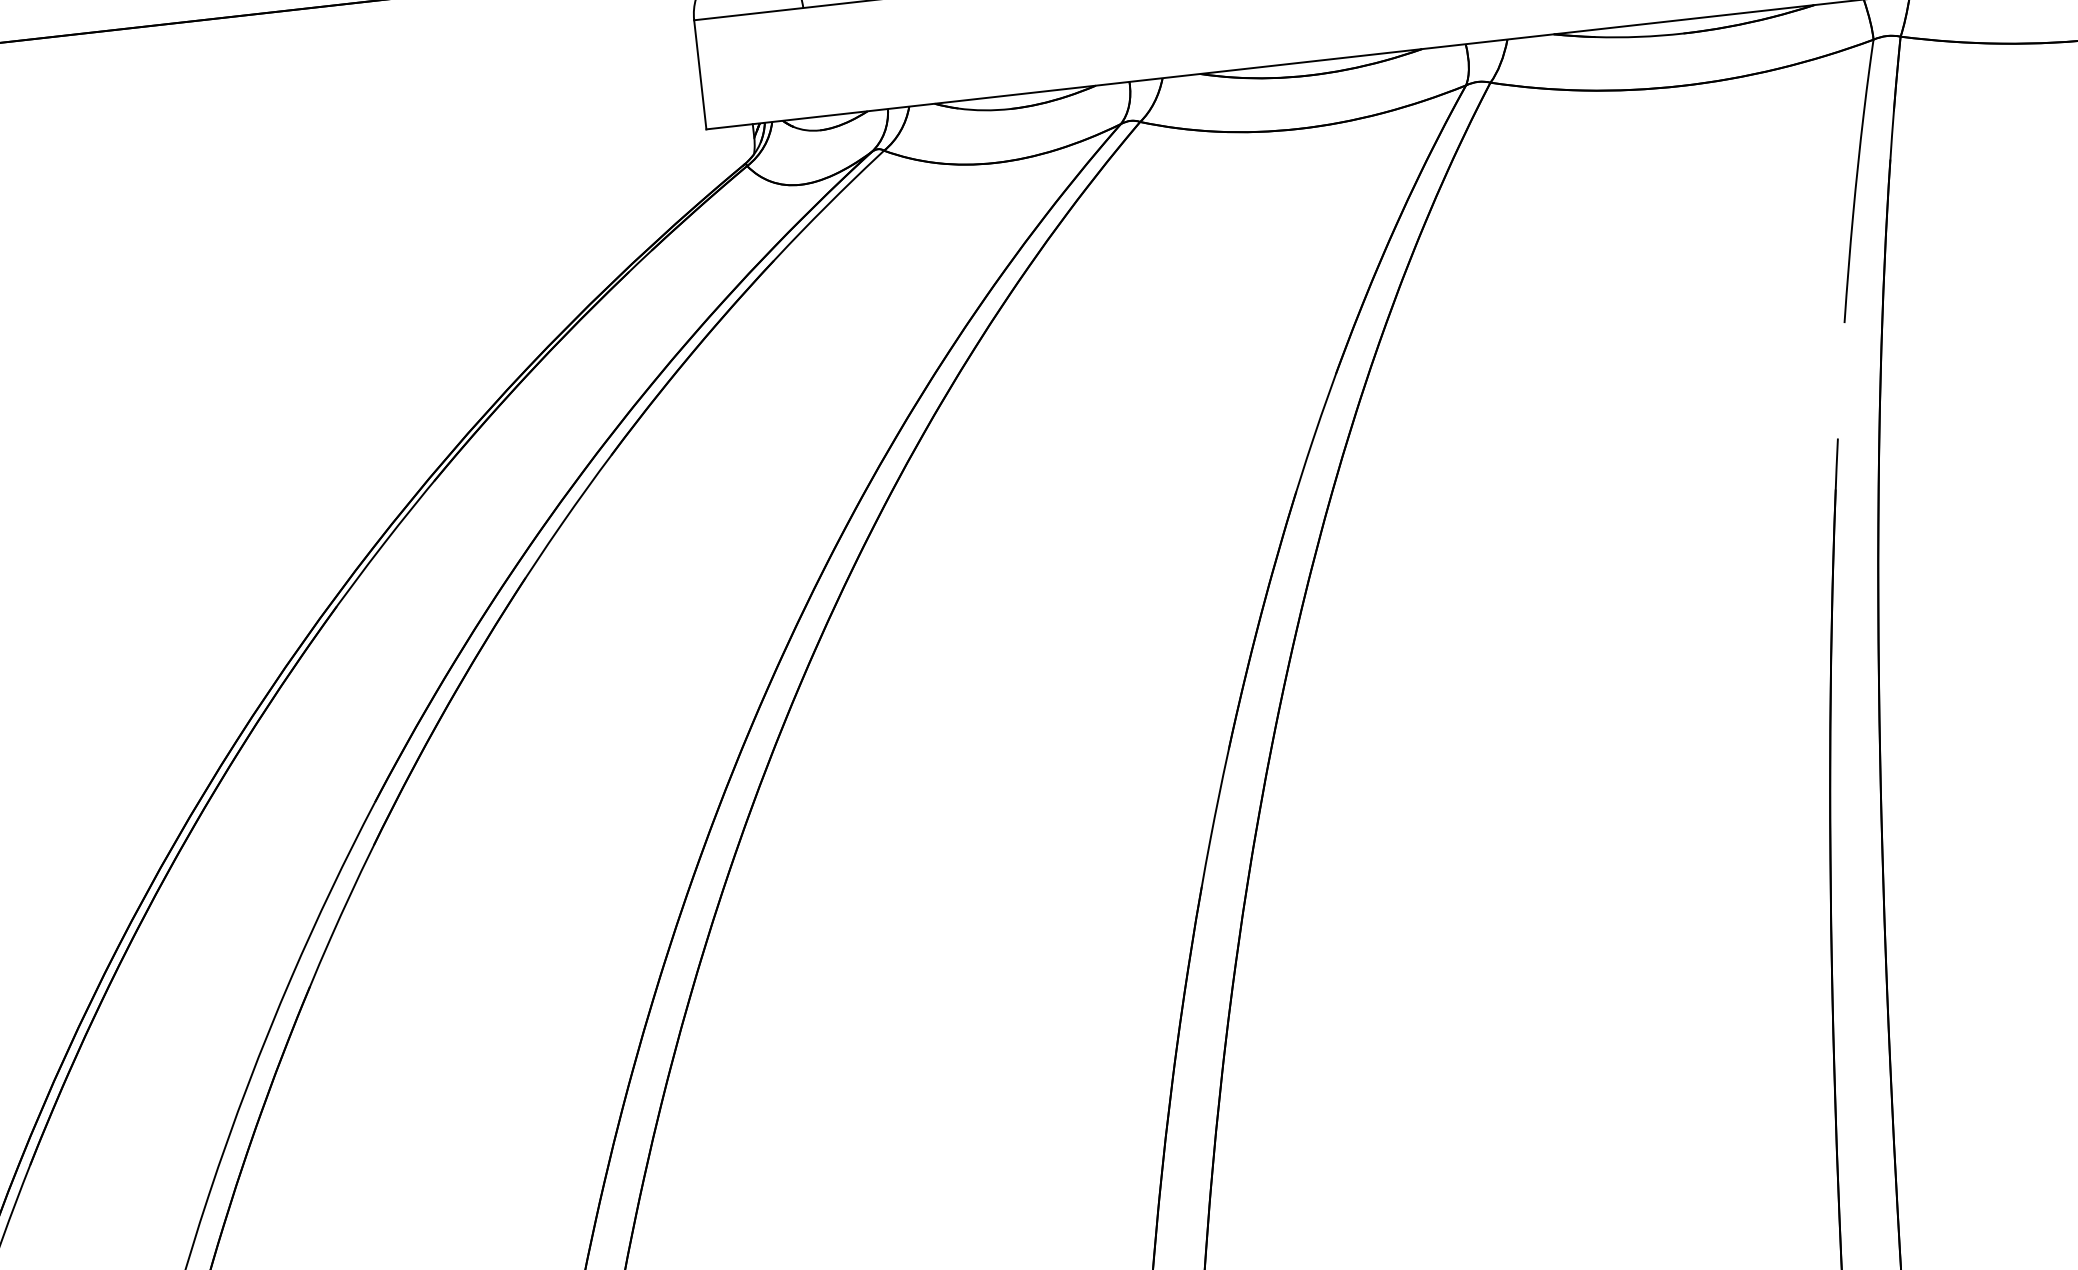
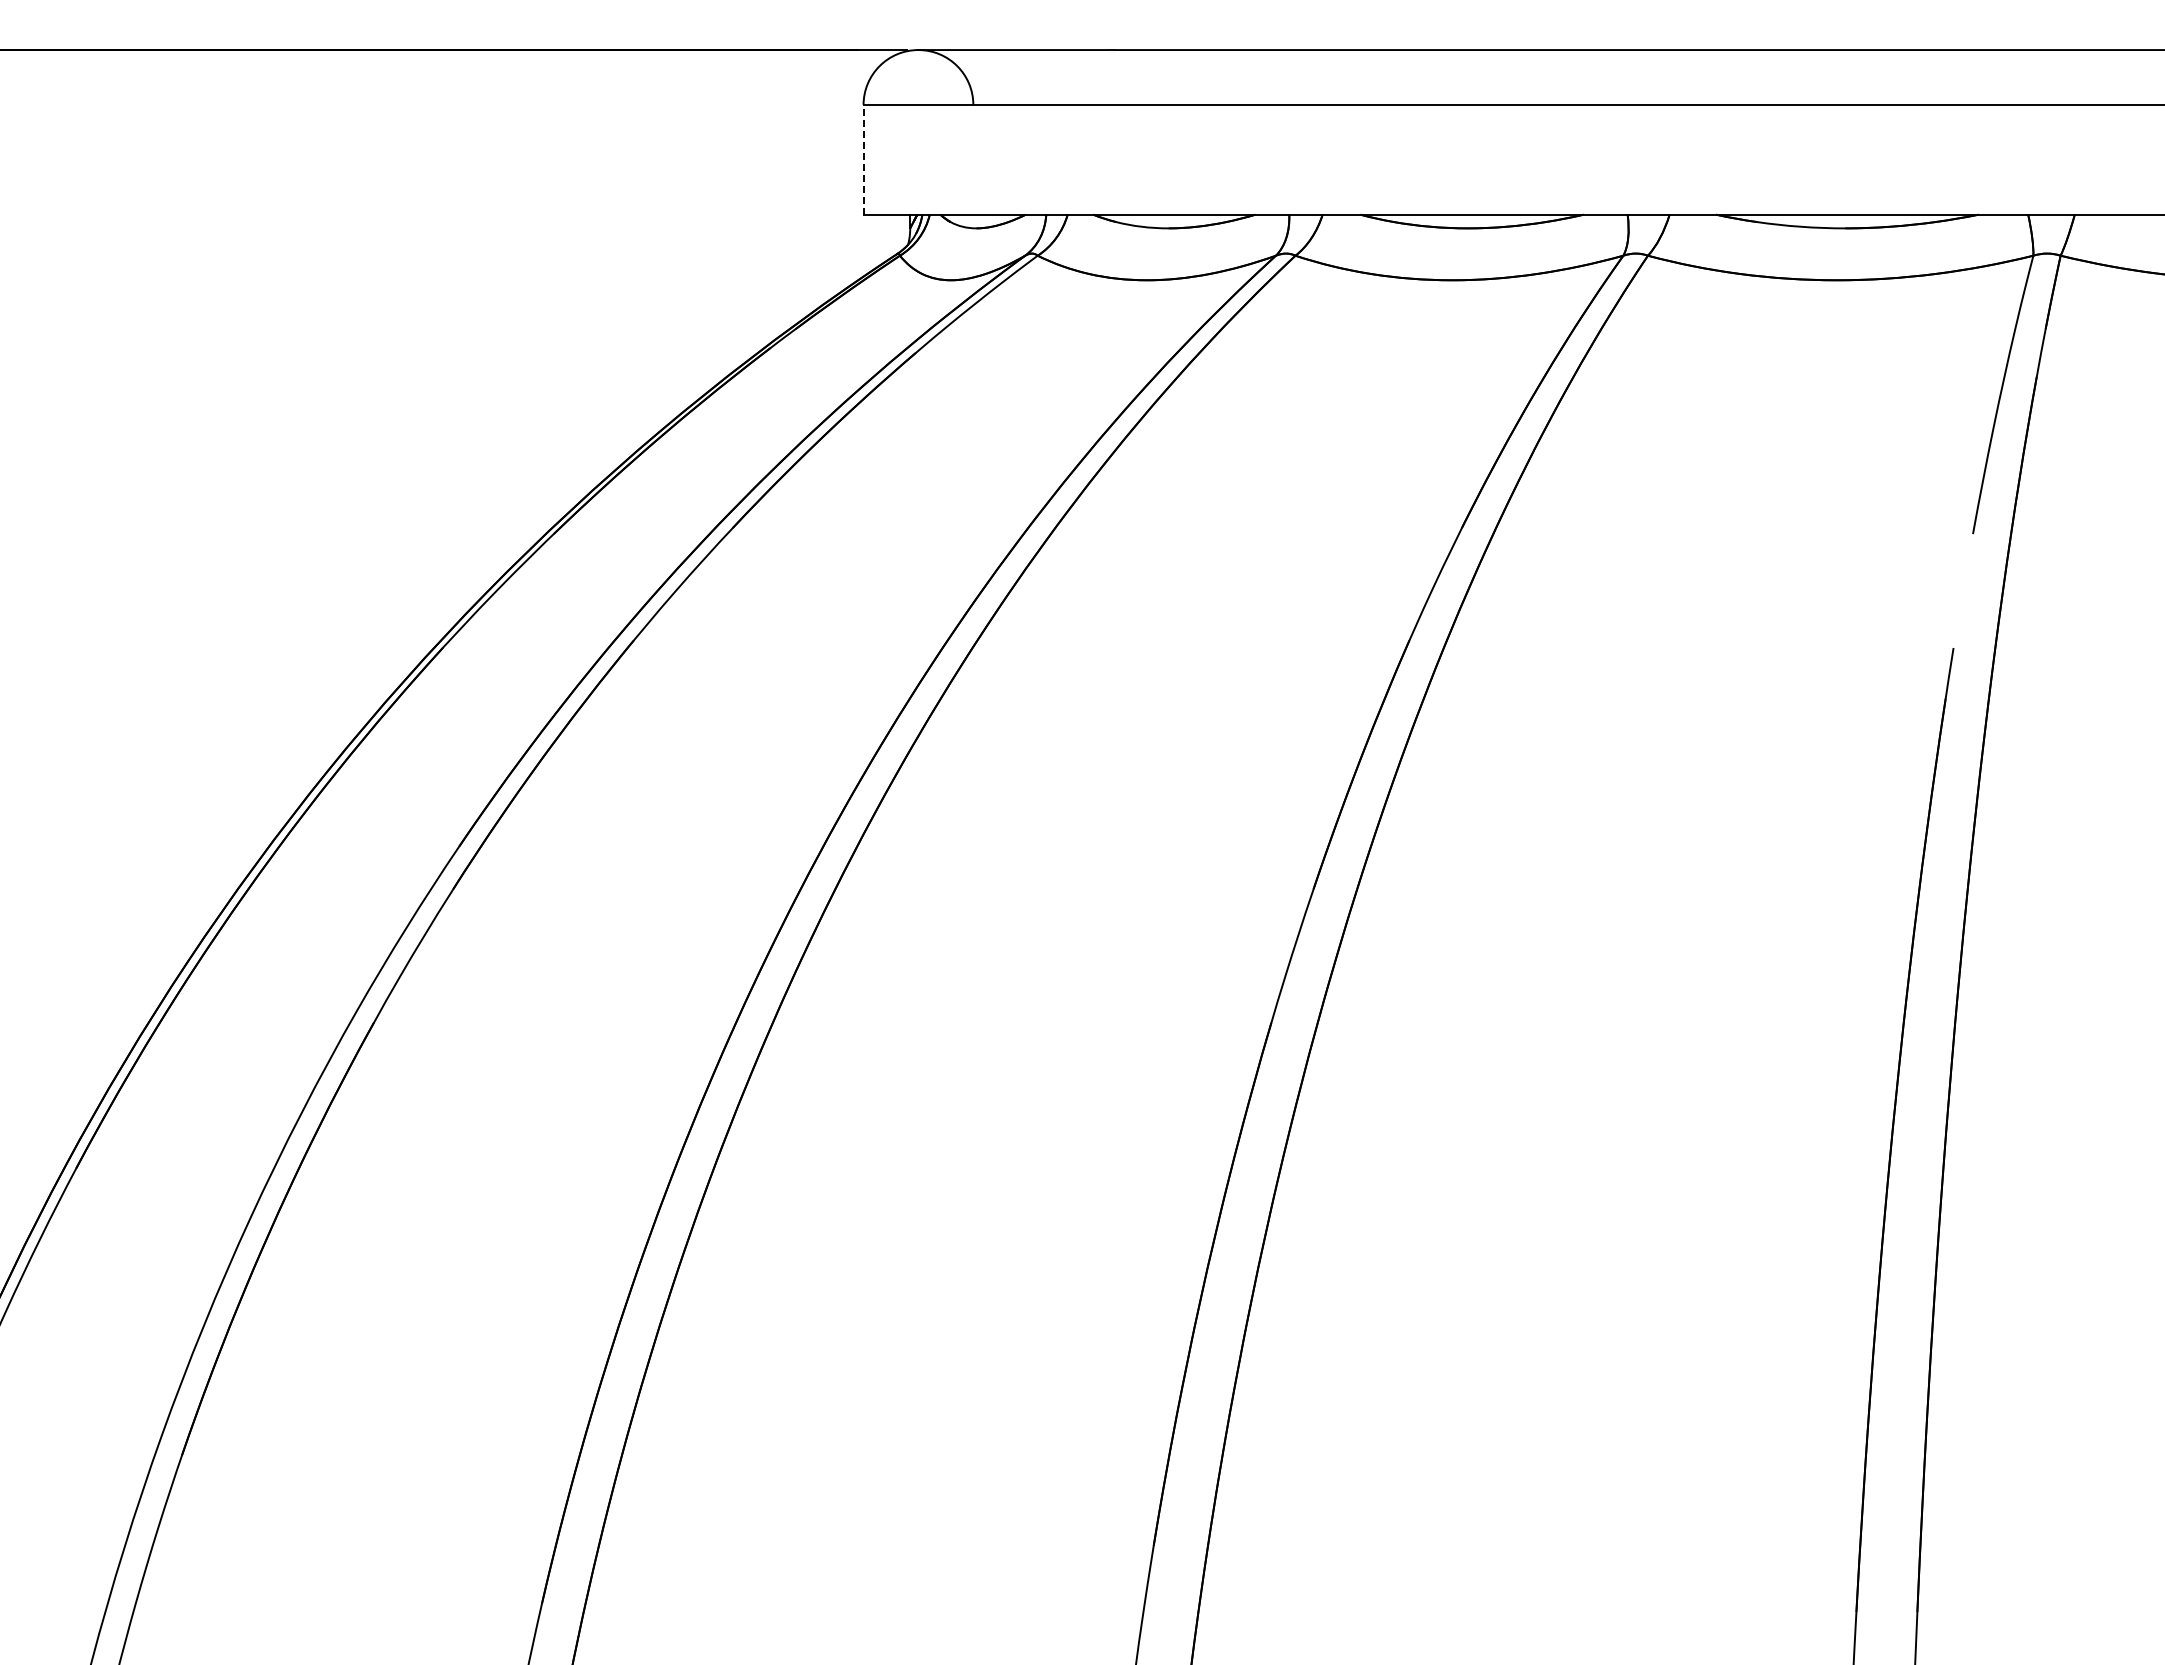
line: (700, 74) -> (863, 159), solid -> dashed

